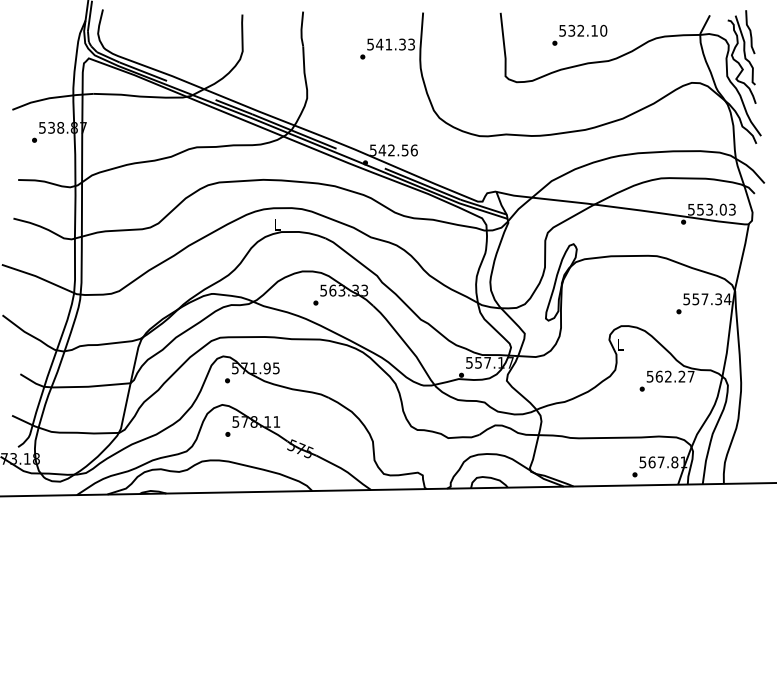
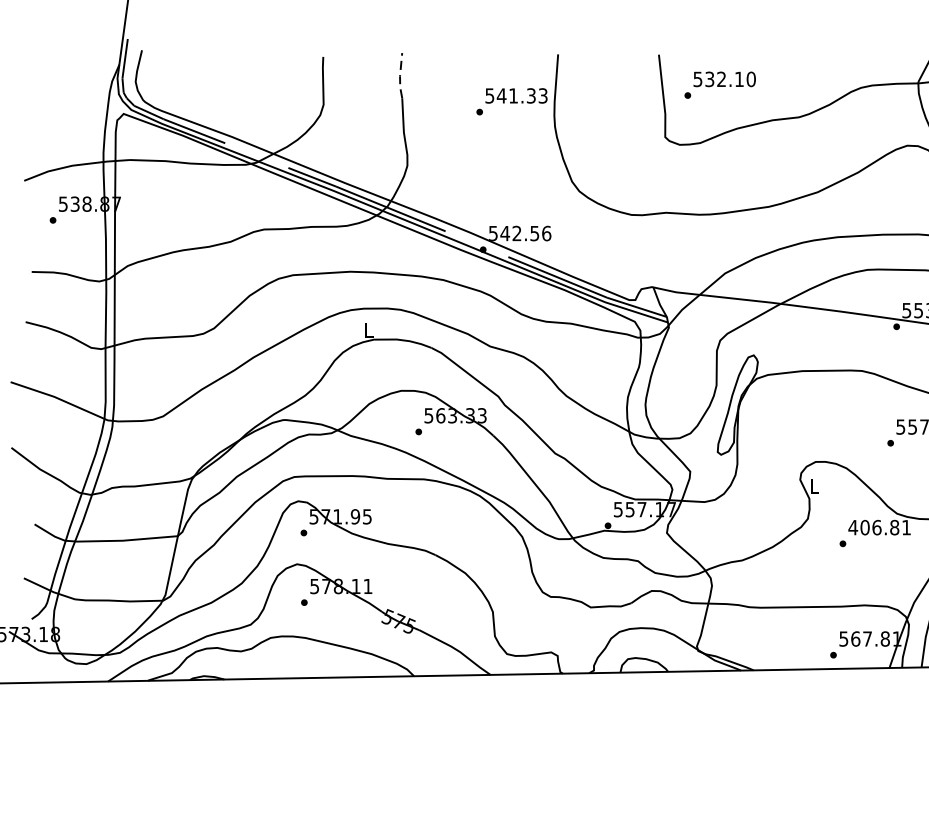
line: (301, 29) -> (400, 76), solid -> dashed
text: (579, 34) -> (719, 84), moved
text: (670, 376) -> (879, 527), 562.27 -> 406.81

